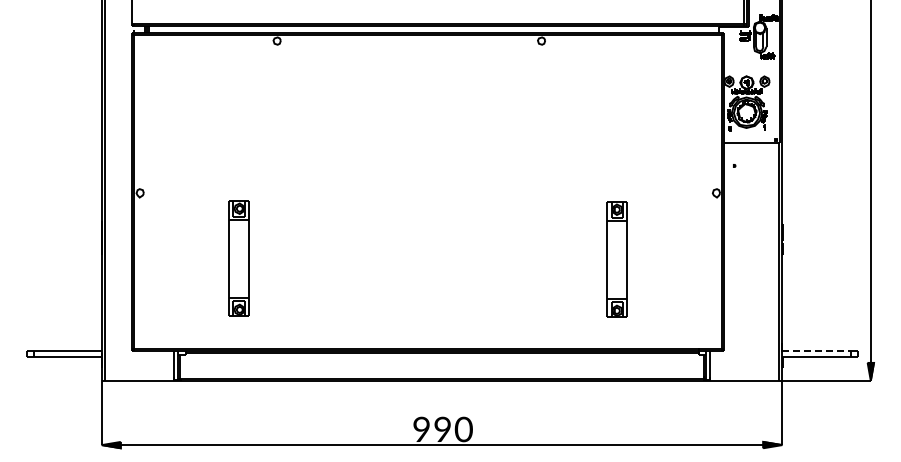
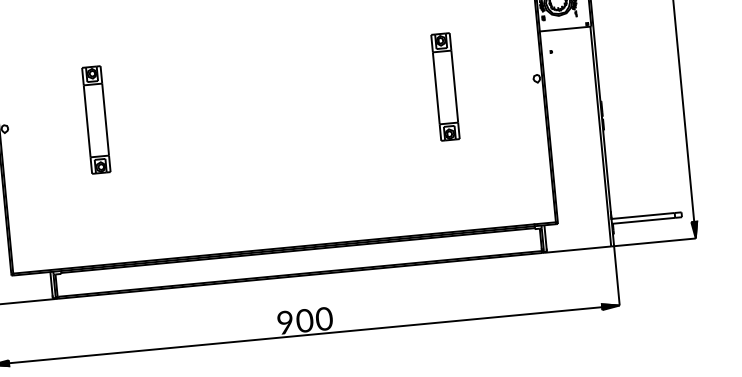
part: (238, 258) -> (95, 119), moved
part: (616, 259) -> (444, 86), moved
line: (817, 351) -> (644, 216), dashed -> solid
text: (442, 430) -> (304, 321), 9 -> 0

